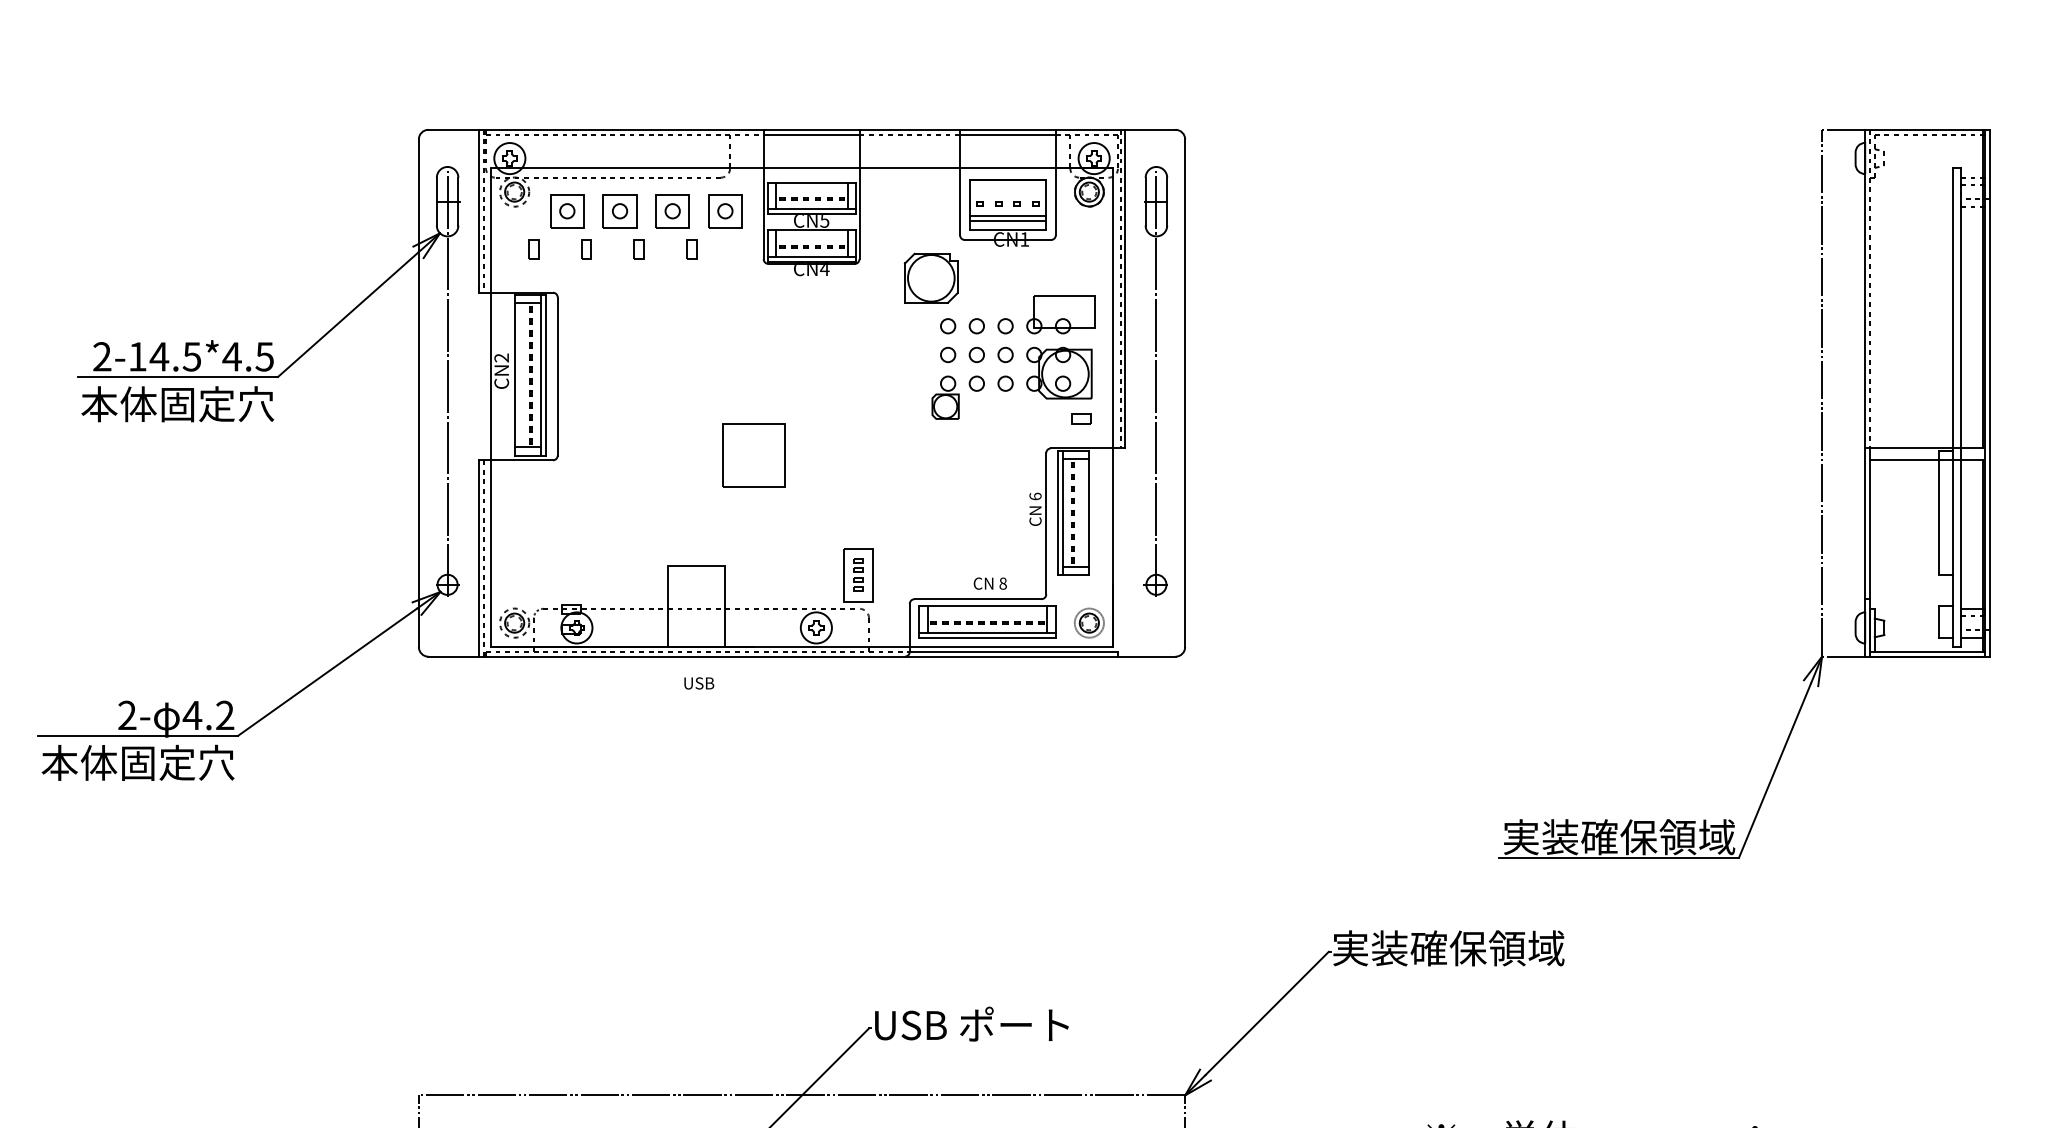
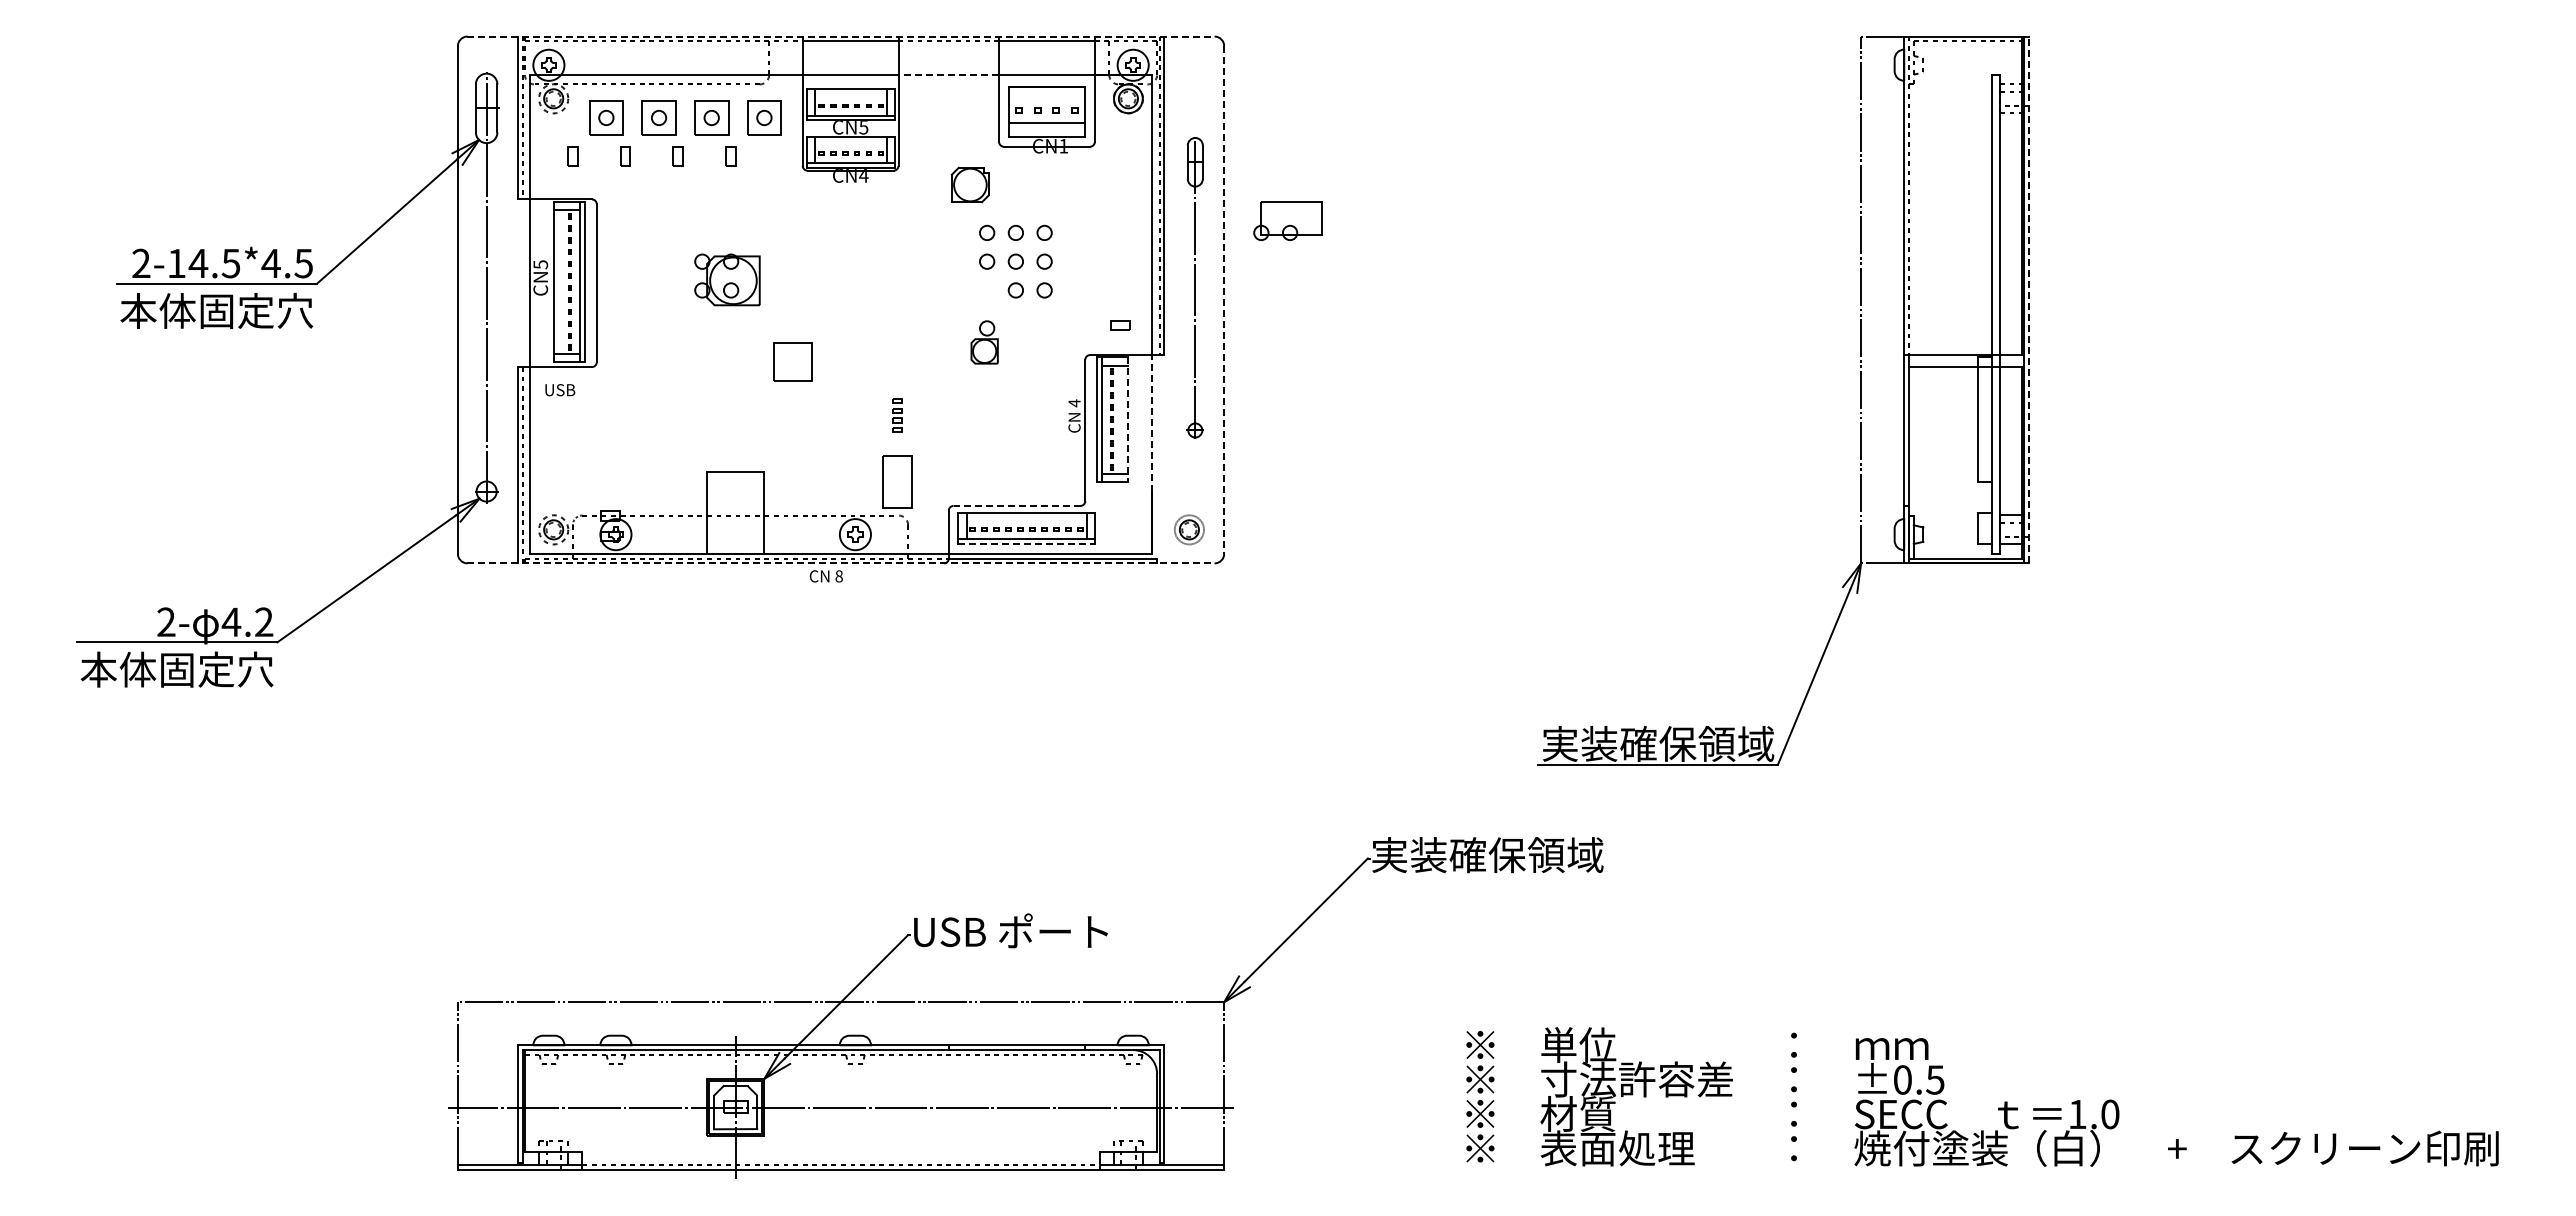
line: (802, 129) -> (841, 36), solid -> dashed
line: (909, 167) -> (948, 74), solid -> dashed
line: (1007, 220) -> (1046, 127), removed
part: (931, 277) -> (970, 184), size x0.7
part: (1060, 313) -> (1287, 220), moved
text: (501, 357) -> (540, 264), CN2 -> CN5
part: (1059, 372) -> (727, 279), moved
part: (1155, 380) -> (1194, 287), size x0.7
line: (1185, 392) -> (1224, 299), solid -> dashed
line: (1989, 392) -> (2028, 299), solid -> dashed
part: (945, 397) -> (984, 342), moved
part: (753, 454) -> (792, 361), size x0.6
text: (1035, 496) -> (1074, 403), 6 -> 4
line: (1089, 513) -> (1128, 420), solid -> dashed
line: (1113, 515) -> (1152, 422), solid -> dashed
part: (858, 574) -> (897, 415), moved
text: (989, 583) -> (825, 576), moved
line: (977, 598) -> (1016, 505), solid -> dashed
part: (1089, 622) -> (1189, 529), moved
line: (988, 637) -> (1027, 544), solid -> dashed
line: (802, 656) -> (841, 563), solid -> dashed
text: (699, 683) -> (560, 390), moved

